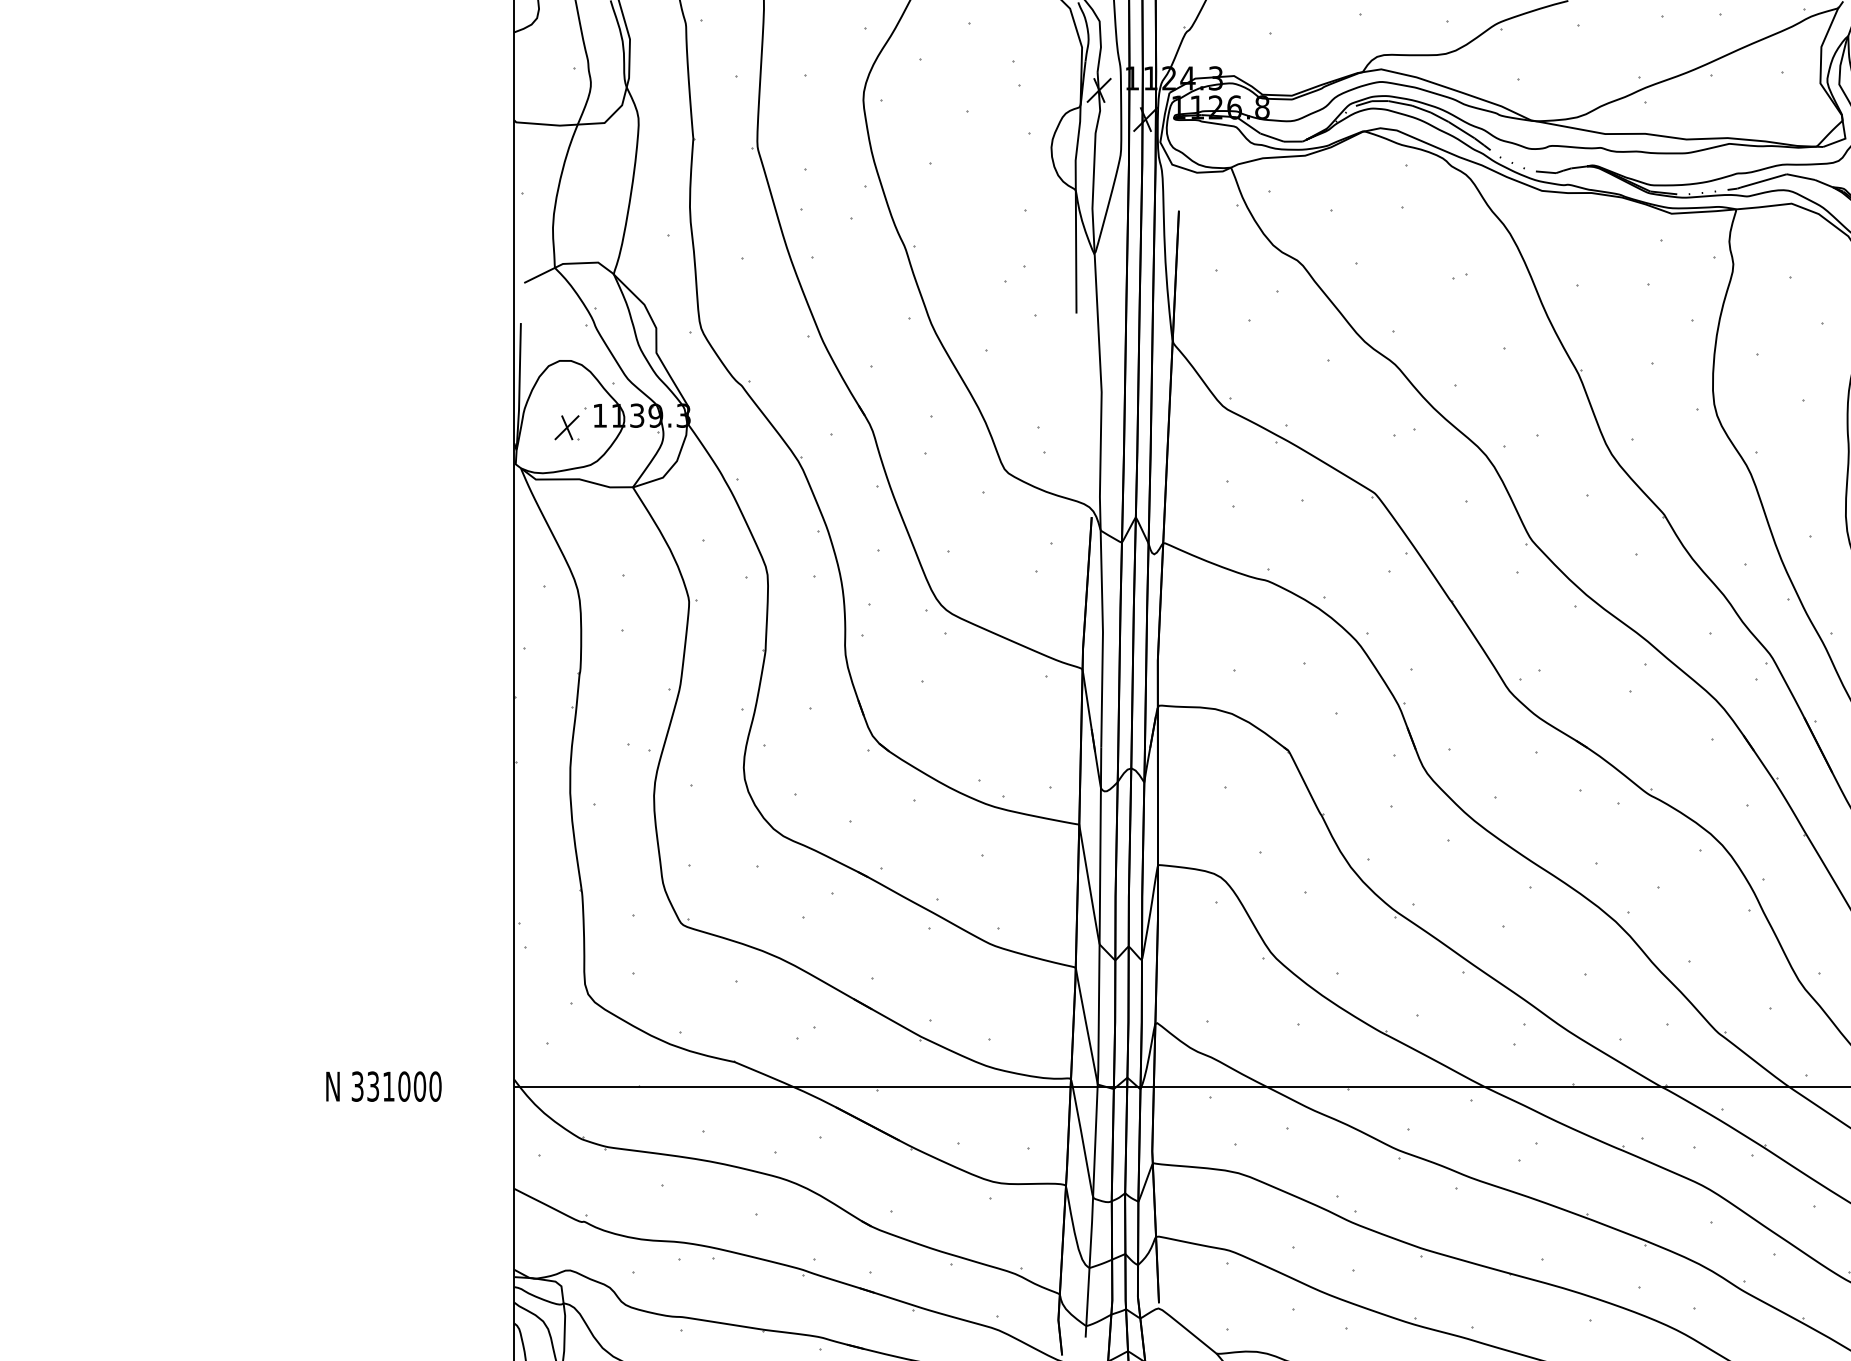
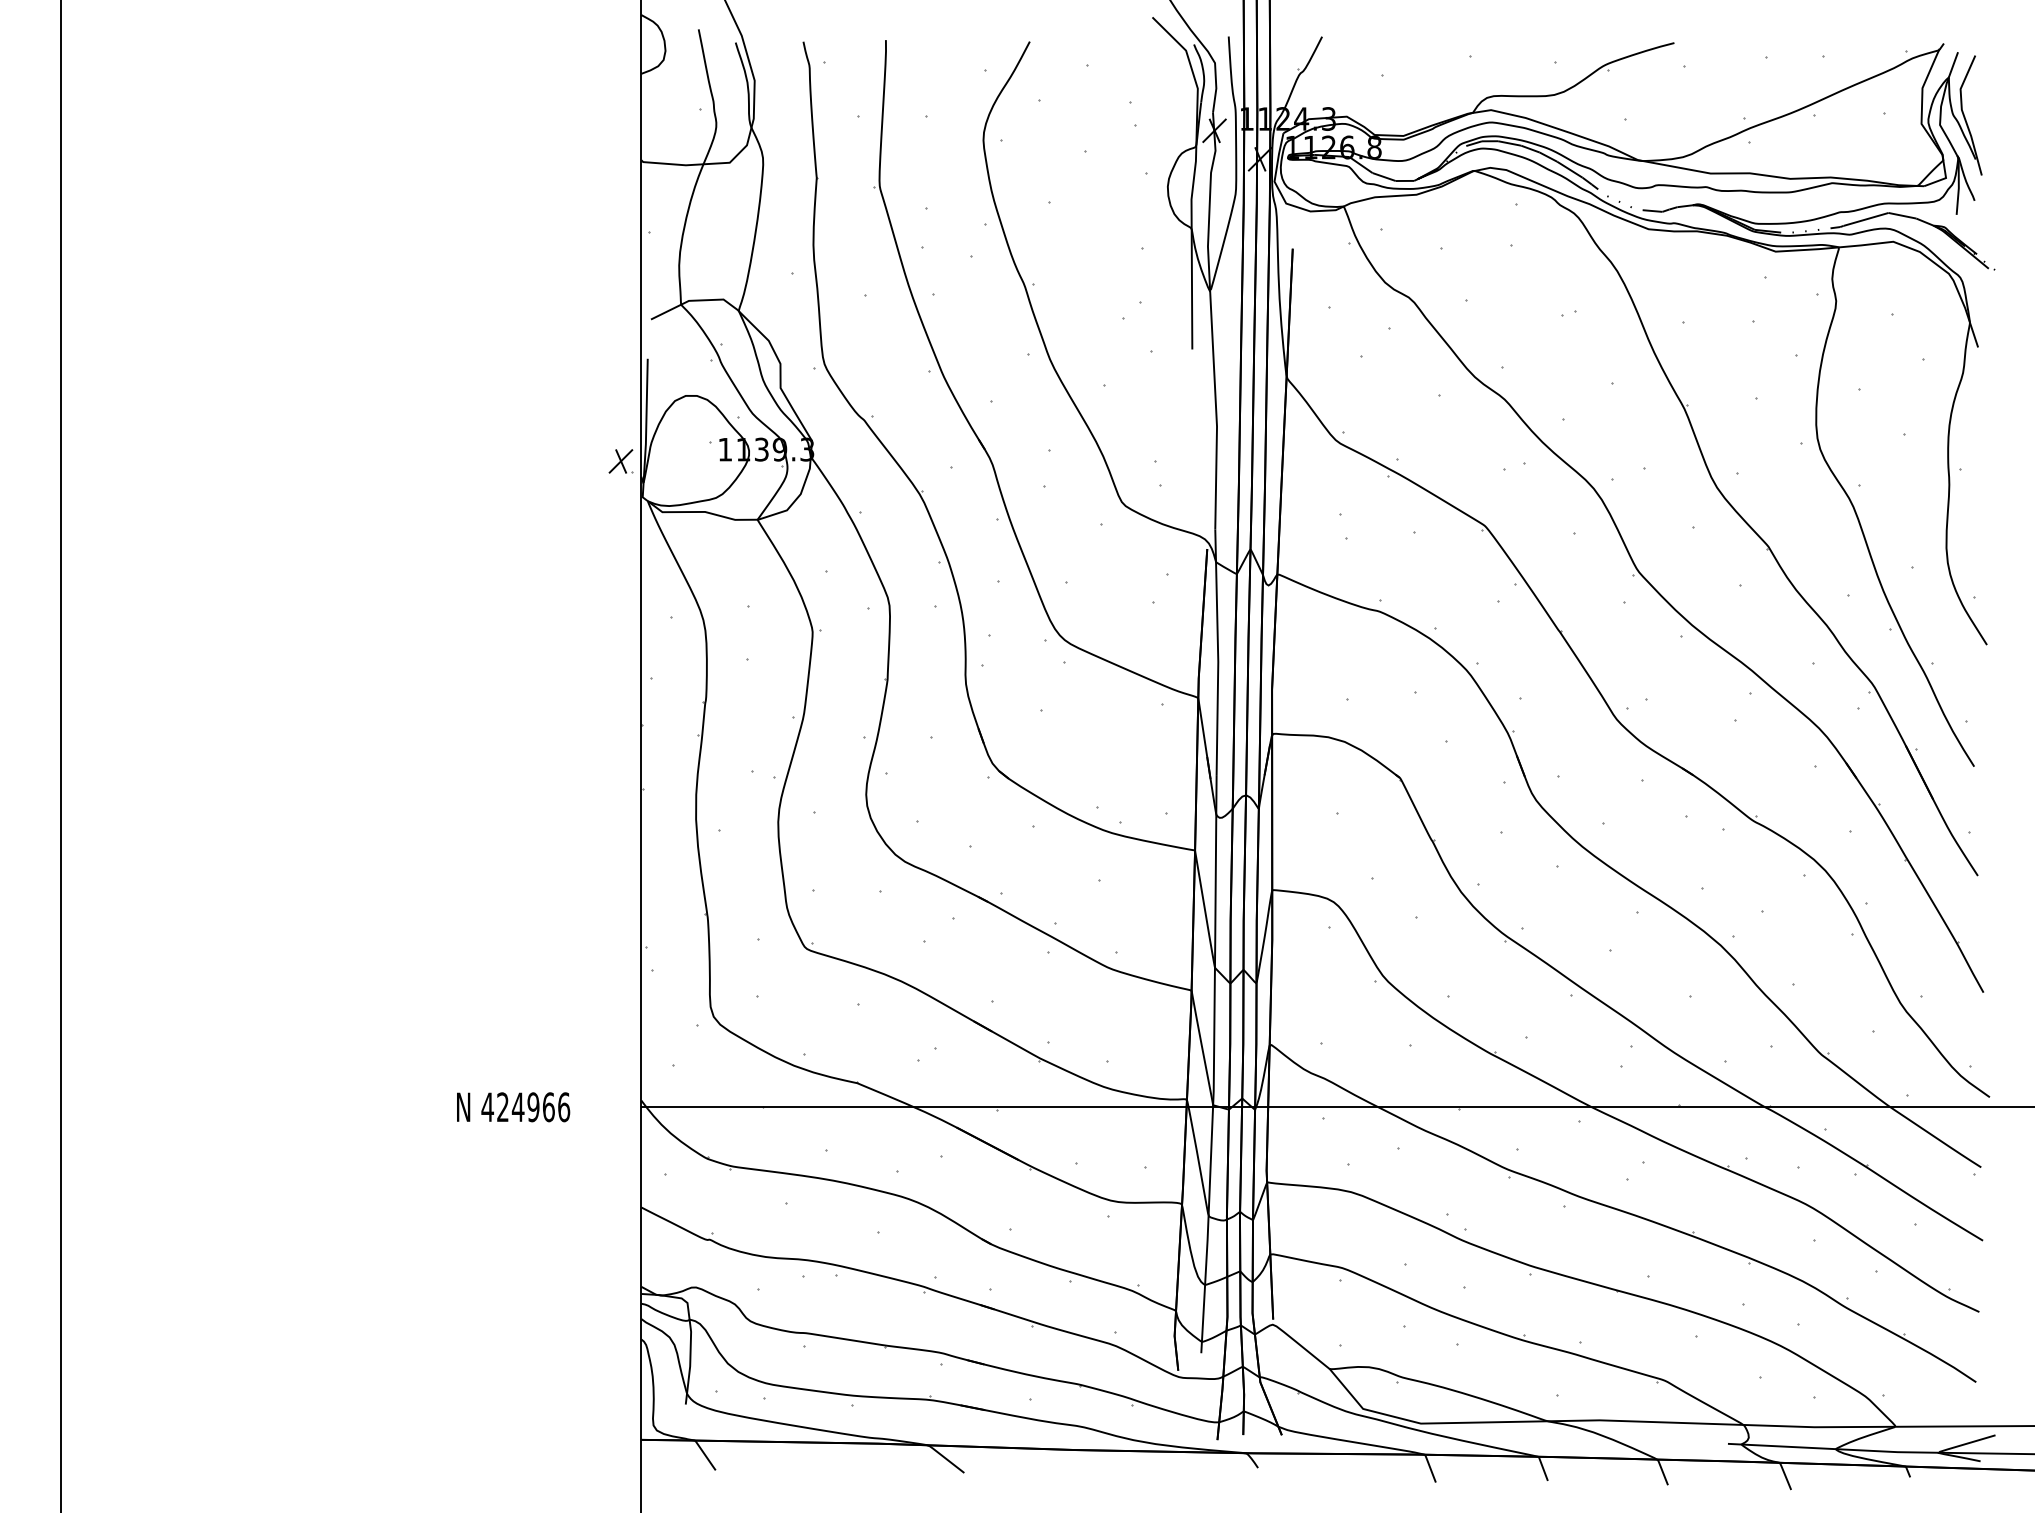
part: (566, 427) -> (620, 461), moved
text: (396, 1086) -> (525, 1107), 331000 -> 424966

